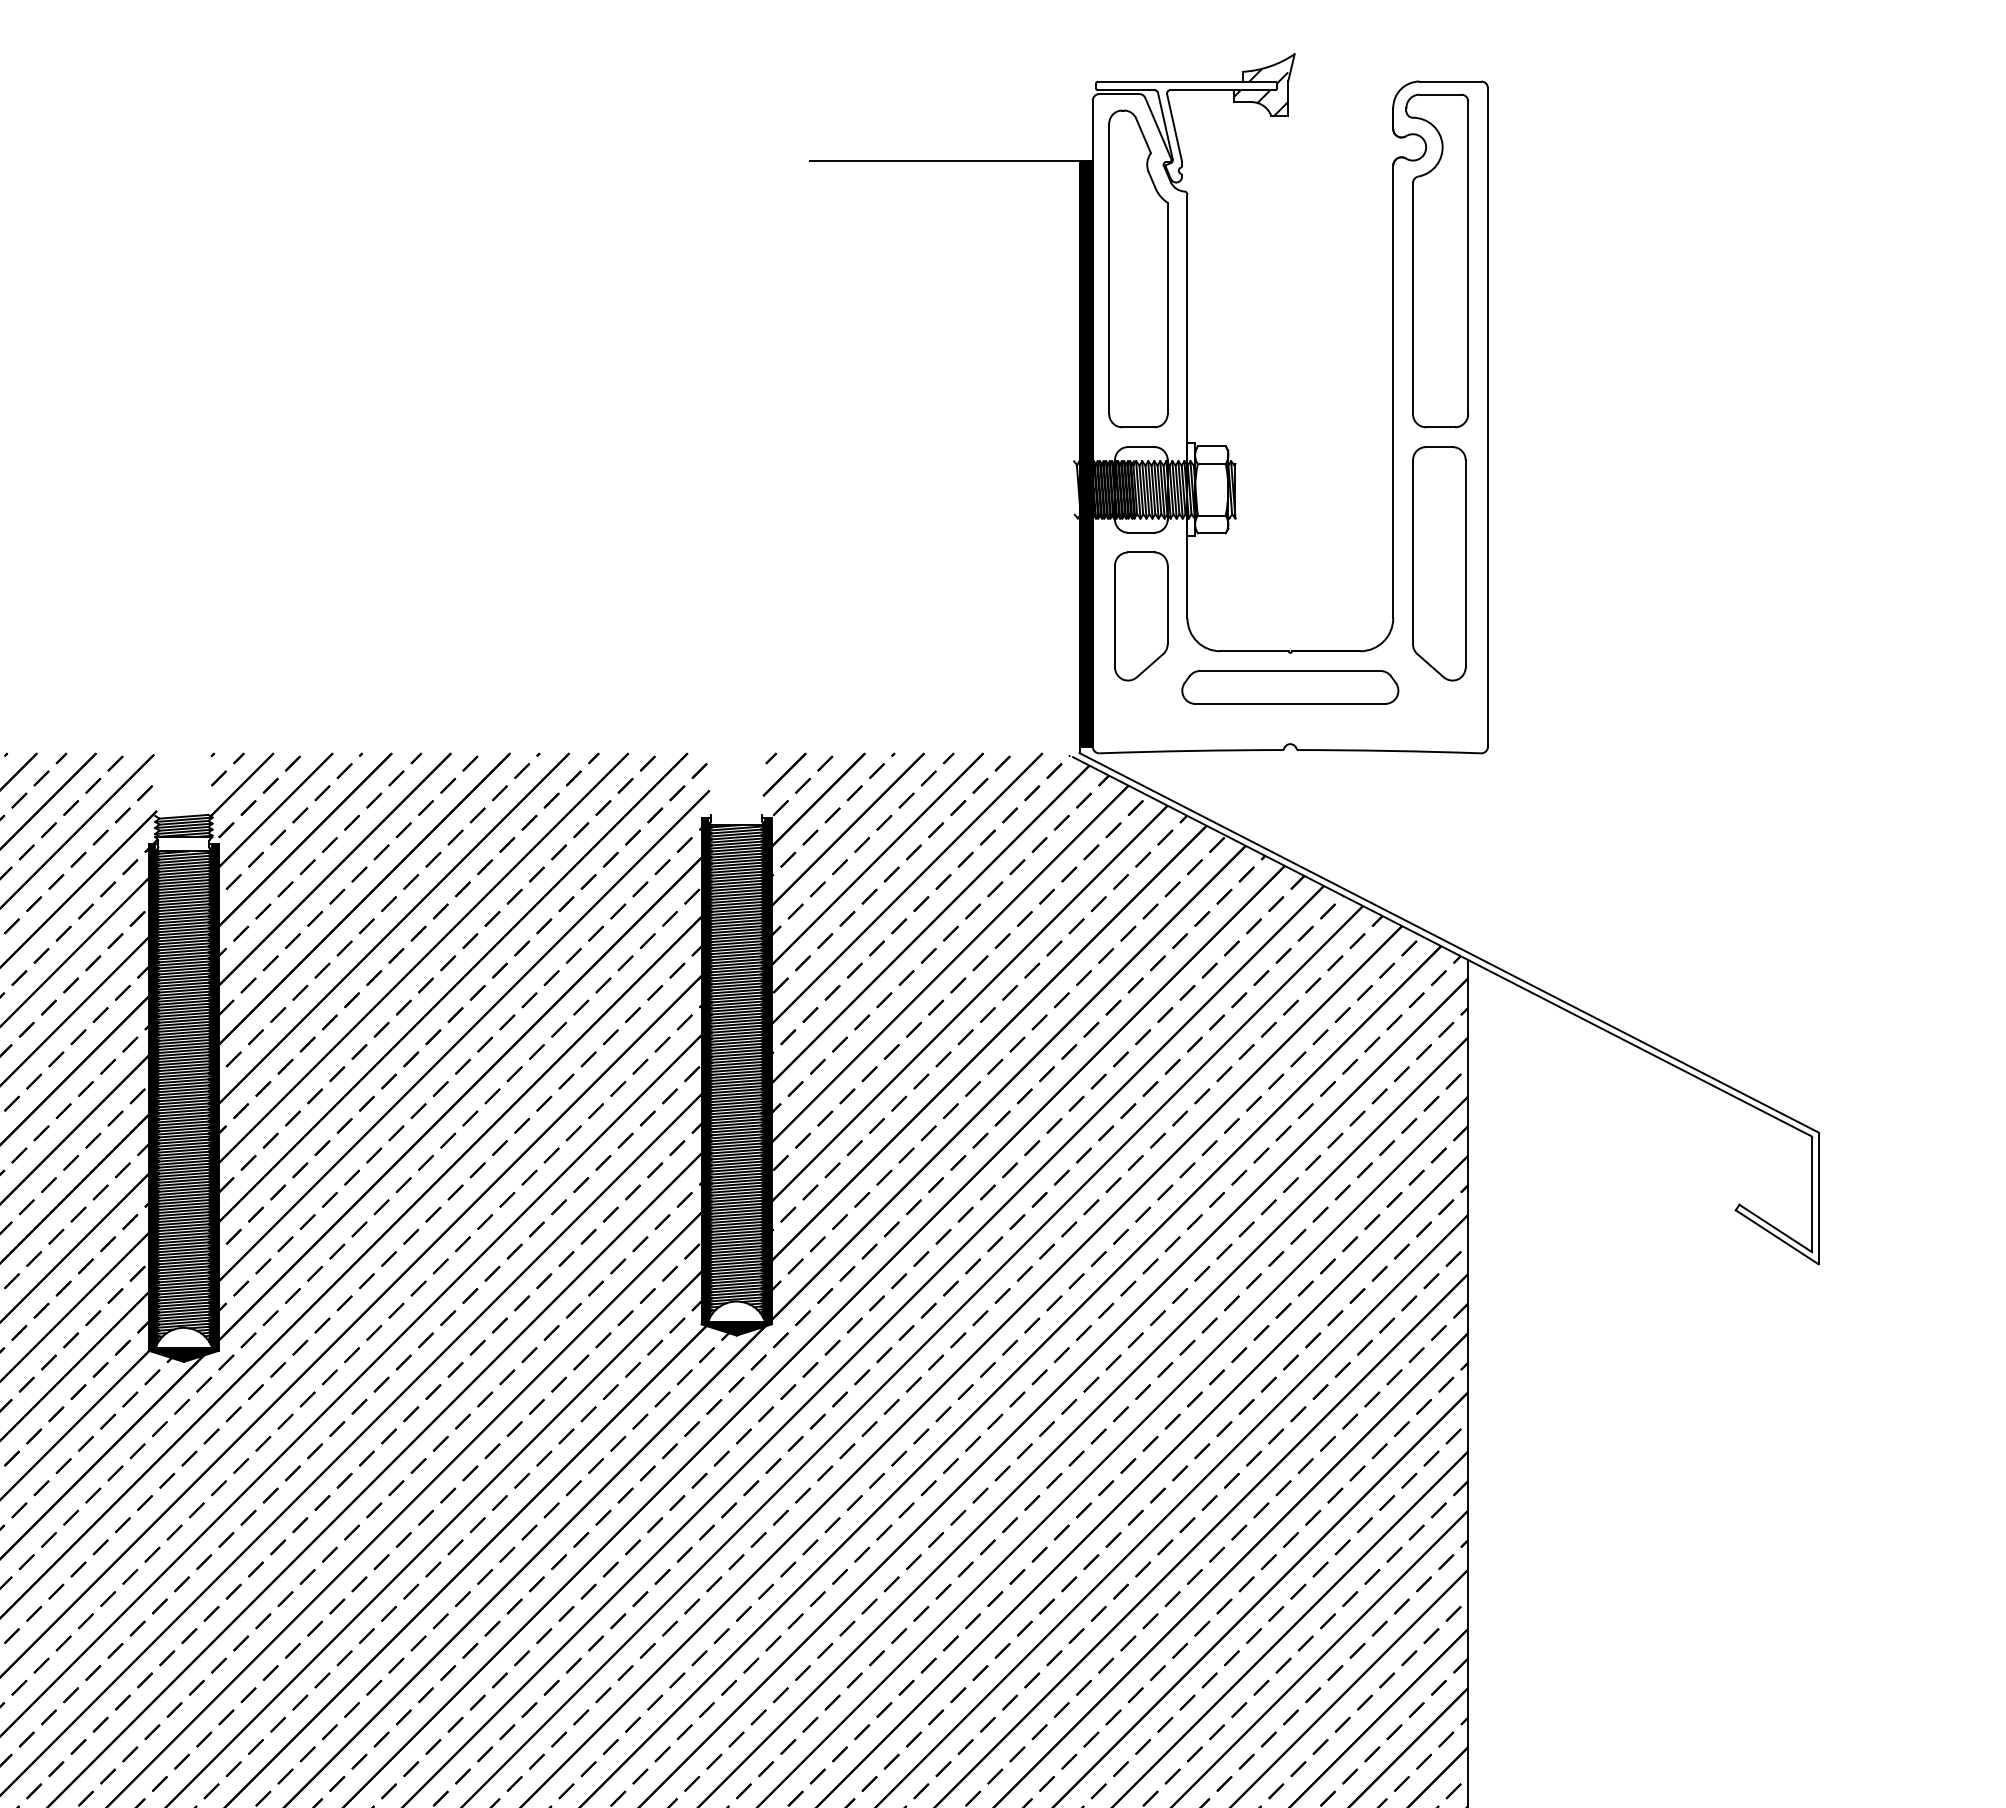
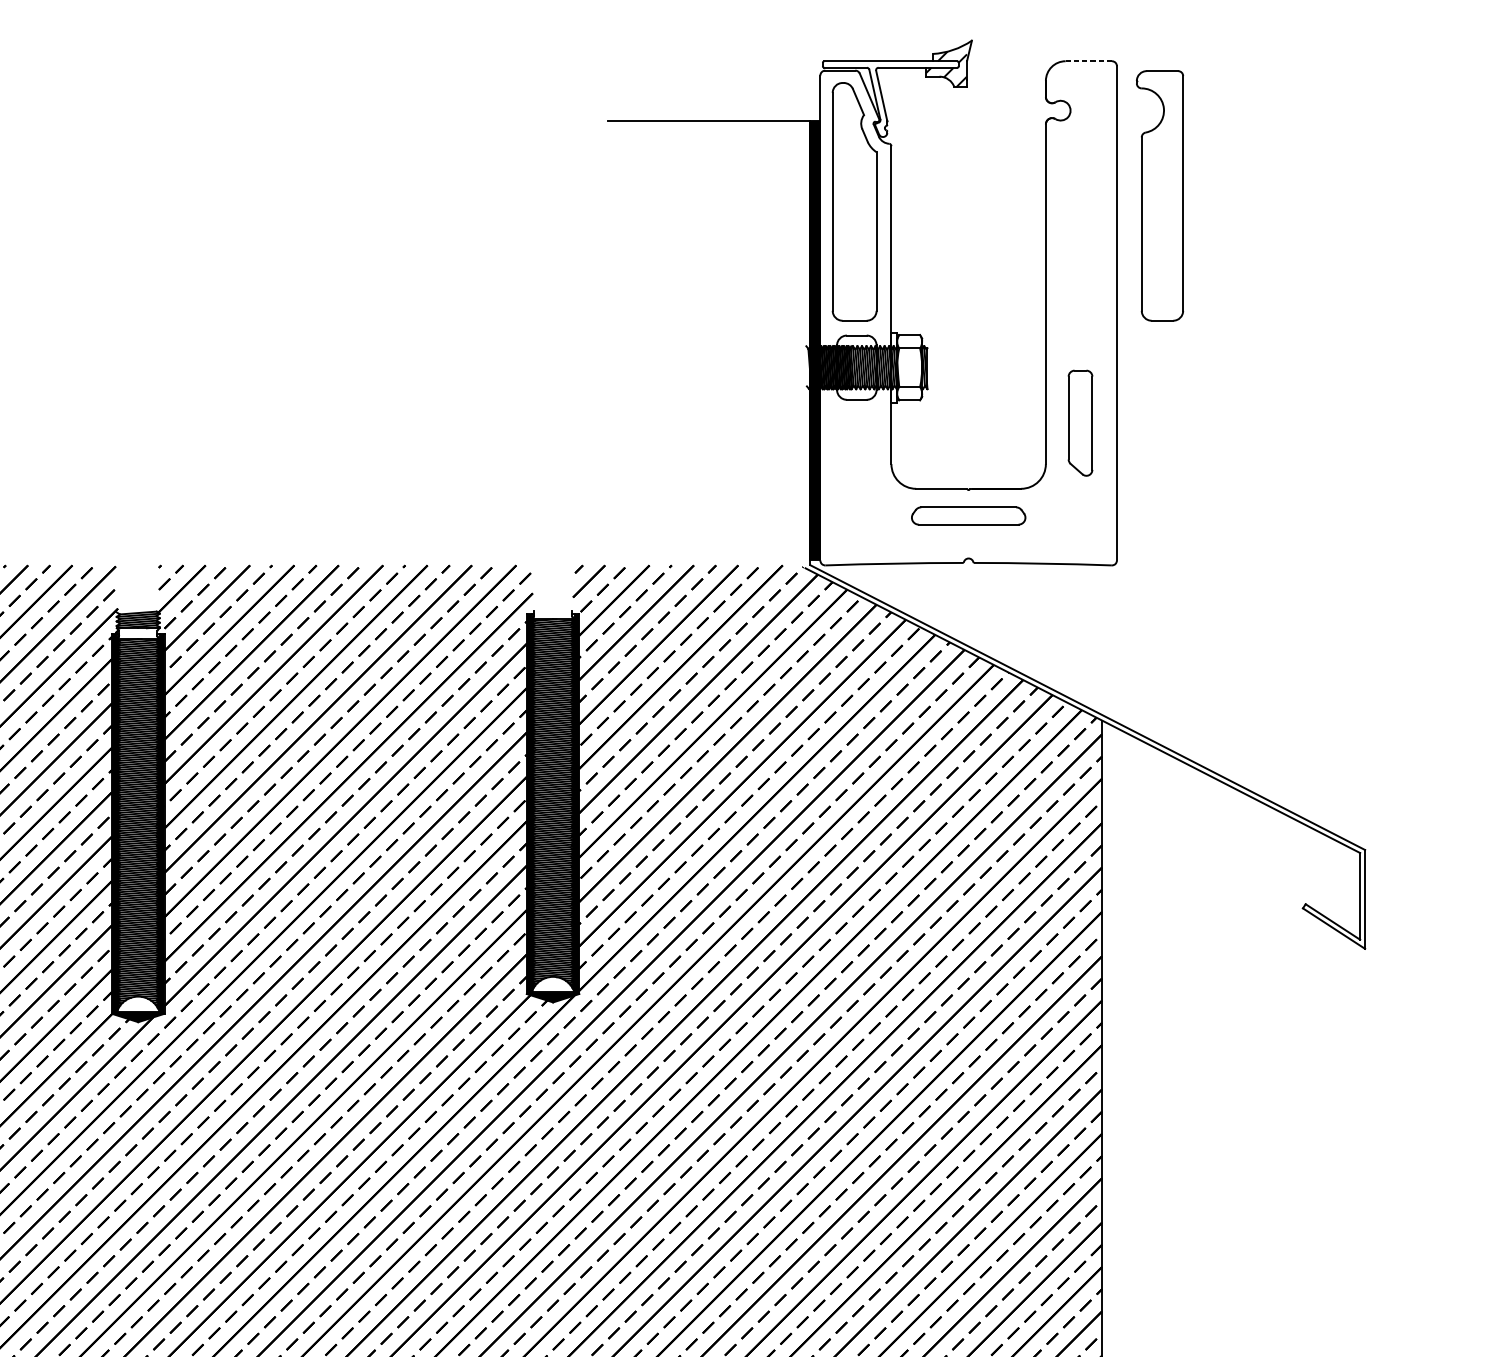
line: (1450, 81) -> (1088, 61), solid -> dashed
part: (1436, 260) -> (1159, 195), moved
part: (1439, 563) -> (1080, 422), size x0.6
part: (1141, 616) -> (856, 462), removed
part: (1290, 687) -> (968, 516), size x0.7

